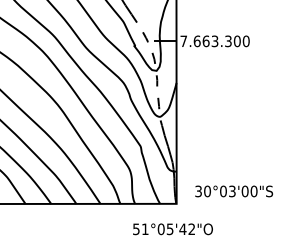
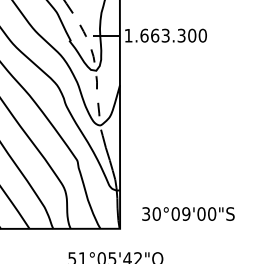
text: (183, 40) -> (128, 34), 7.663.300 -> 1.663.300
text: (231, 190) -> (185, 212), 30°03'00"S -> 30°09'00"S

